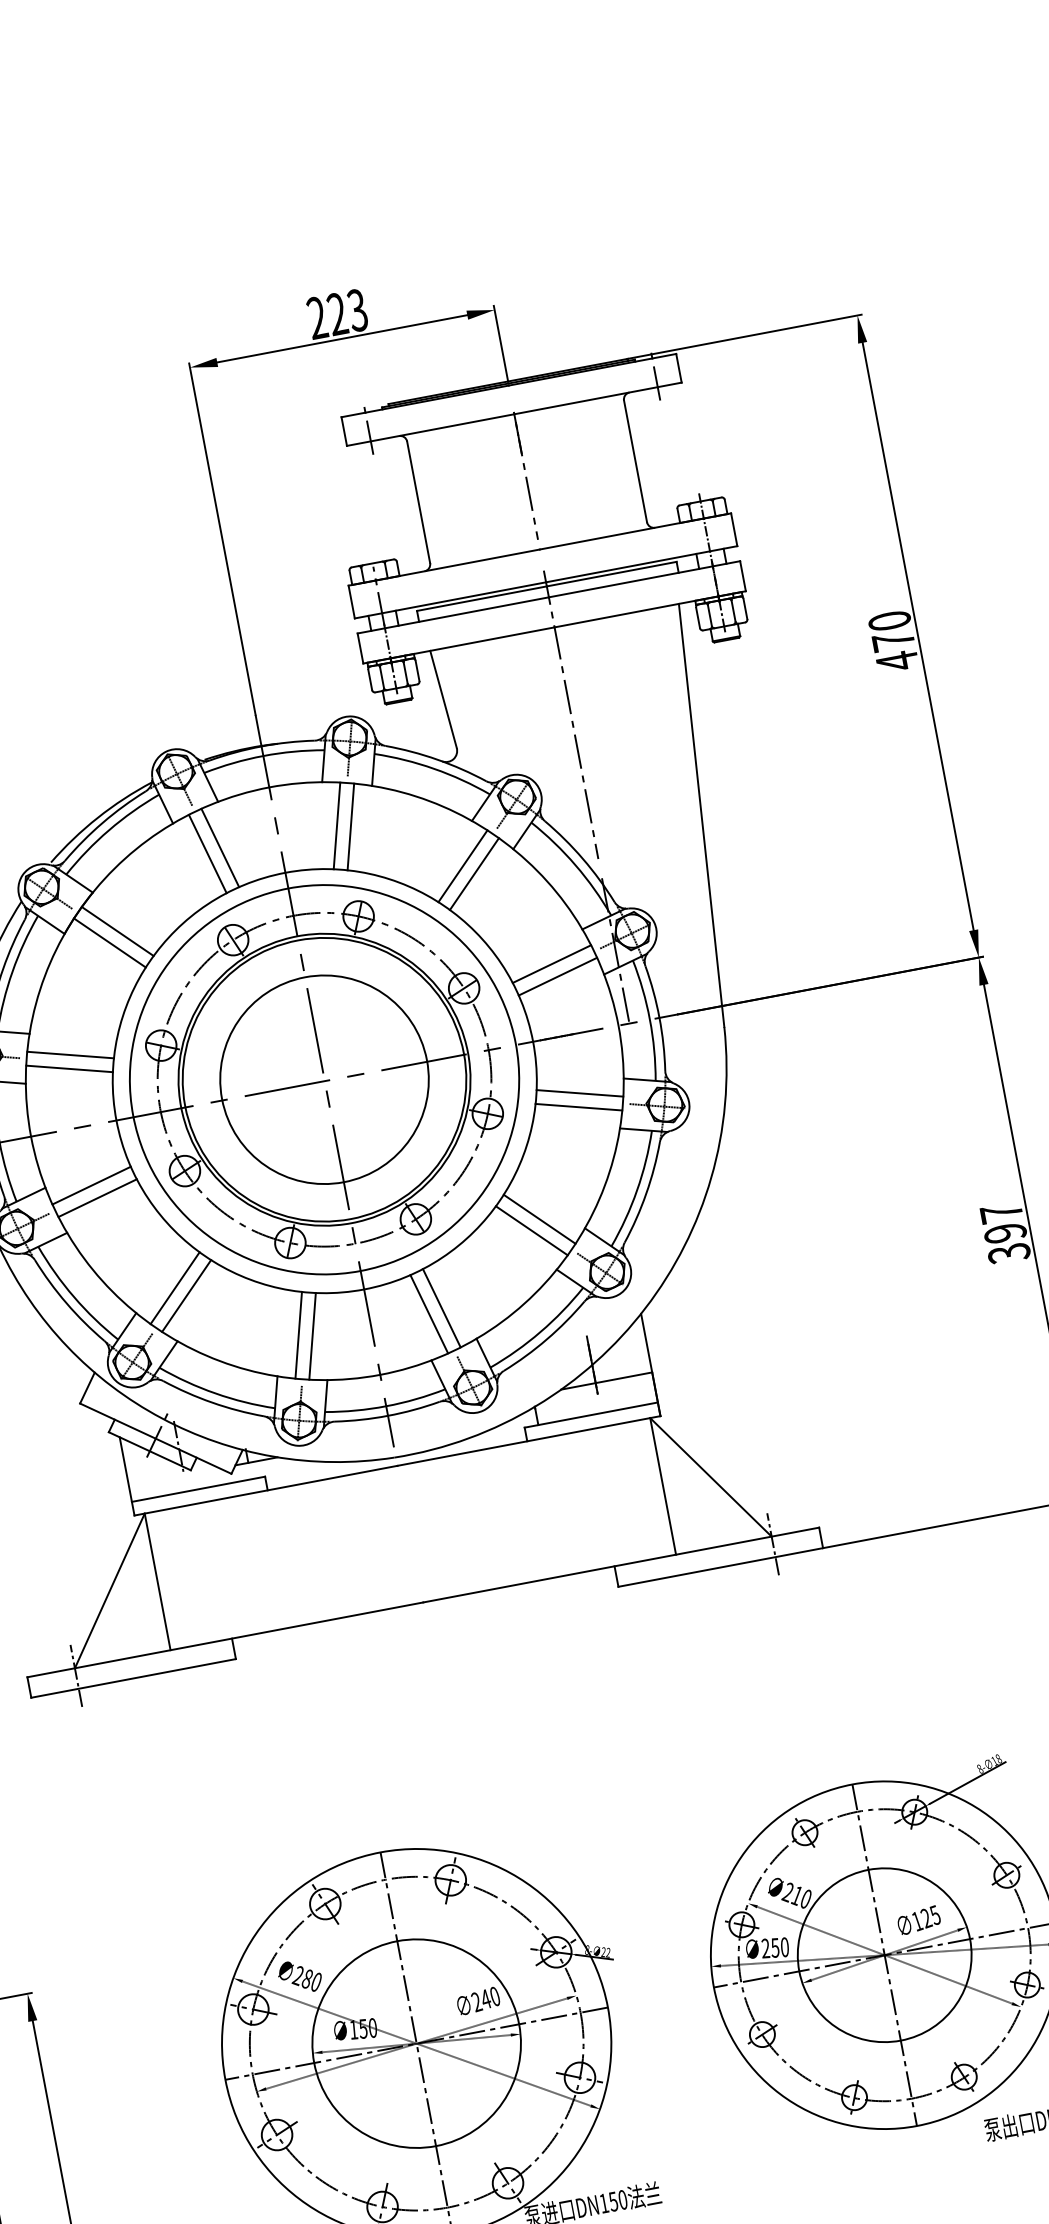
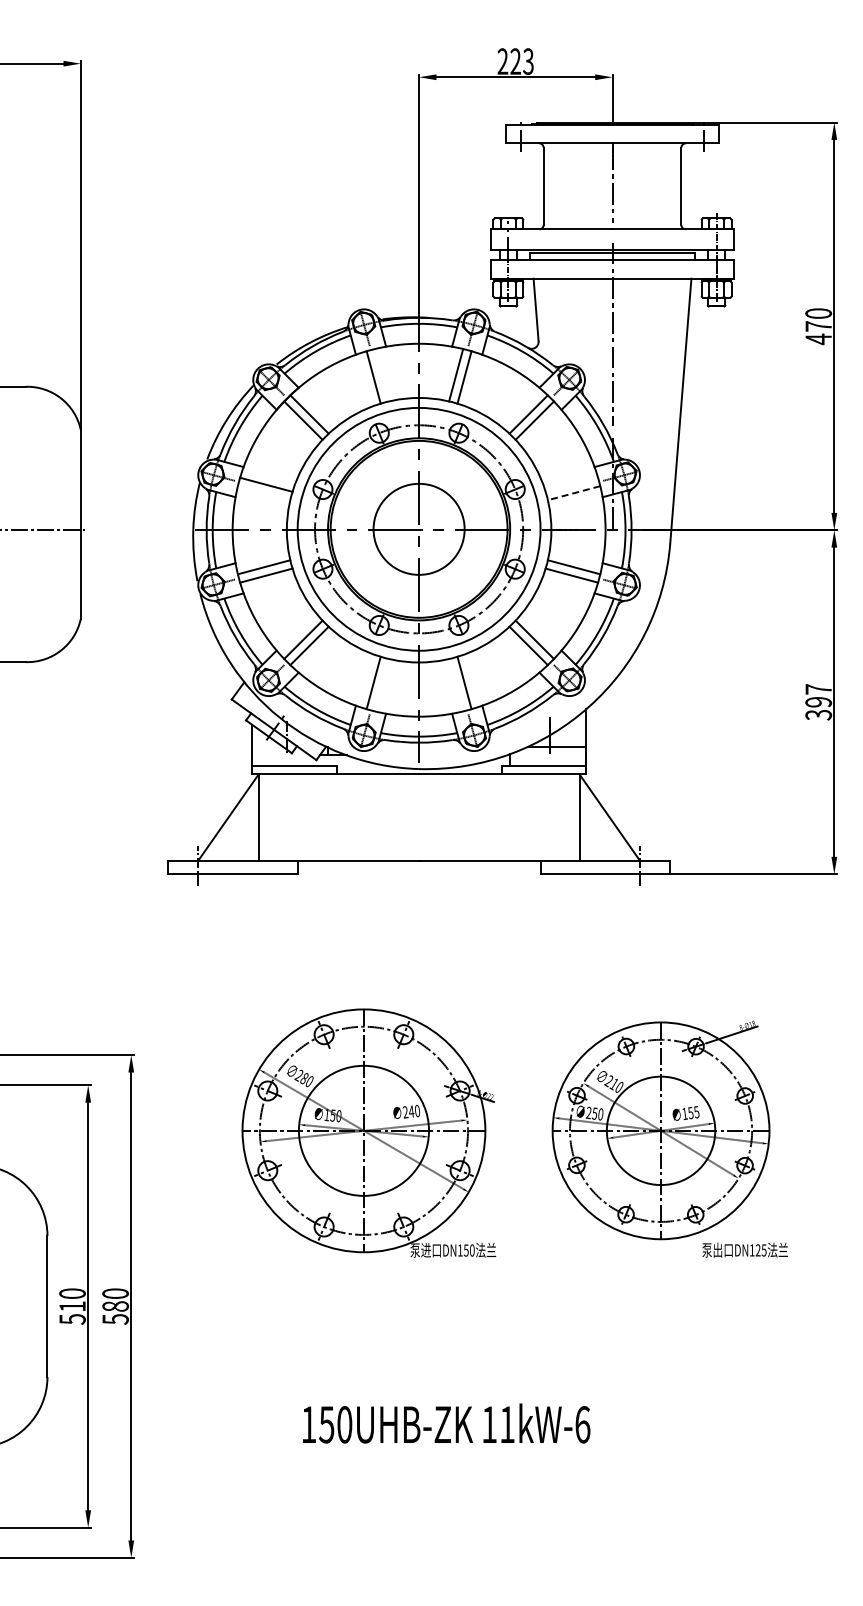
line: (221, 848) -> (382, 375), removed
line: (551, 963) -> (571, 484), removed
line: (557, 977) -> (573, 493), solid -> dashed
line: (68, 1069) -> (263, 493), removed
circle: (325, 1079) -> (419, 529), size x0.7
line: (429, 1314) -> (456, 685), removed
line: (313, 1336) -> (382, 685), removed
text: (927, 1917) -> (691, 1112), 125 -> 155

